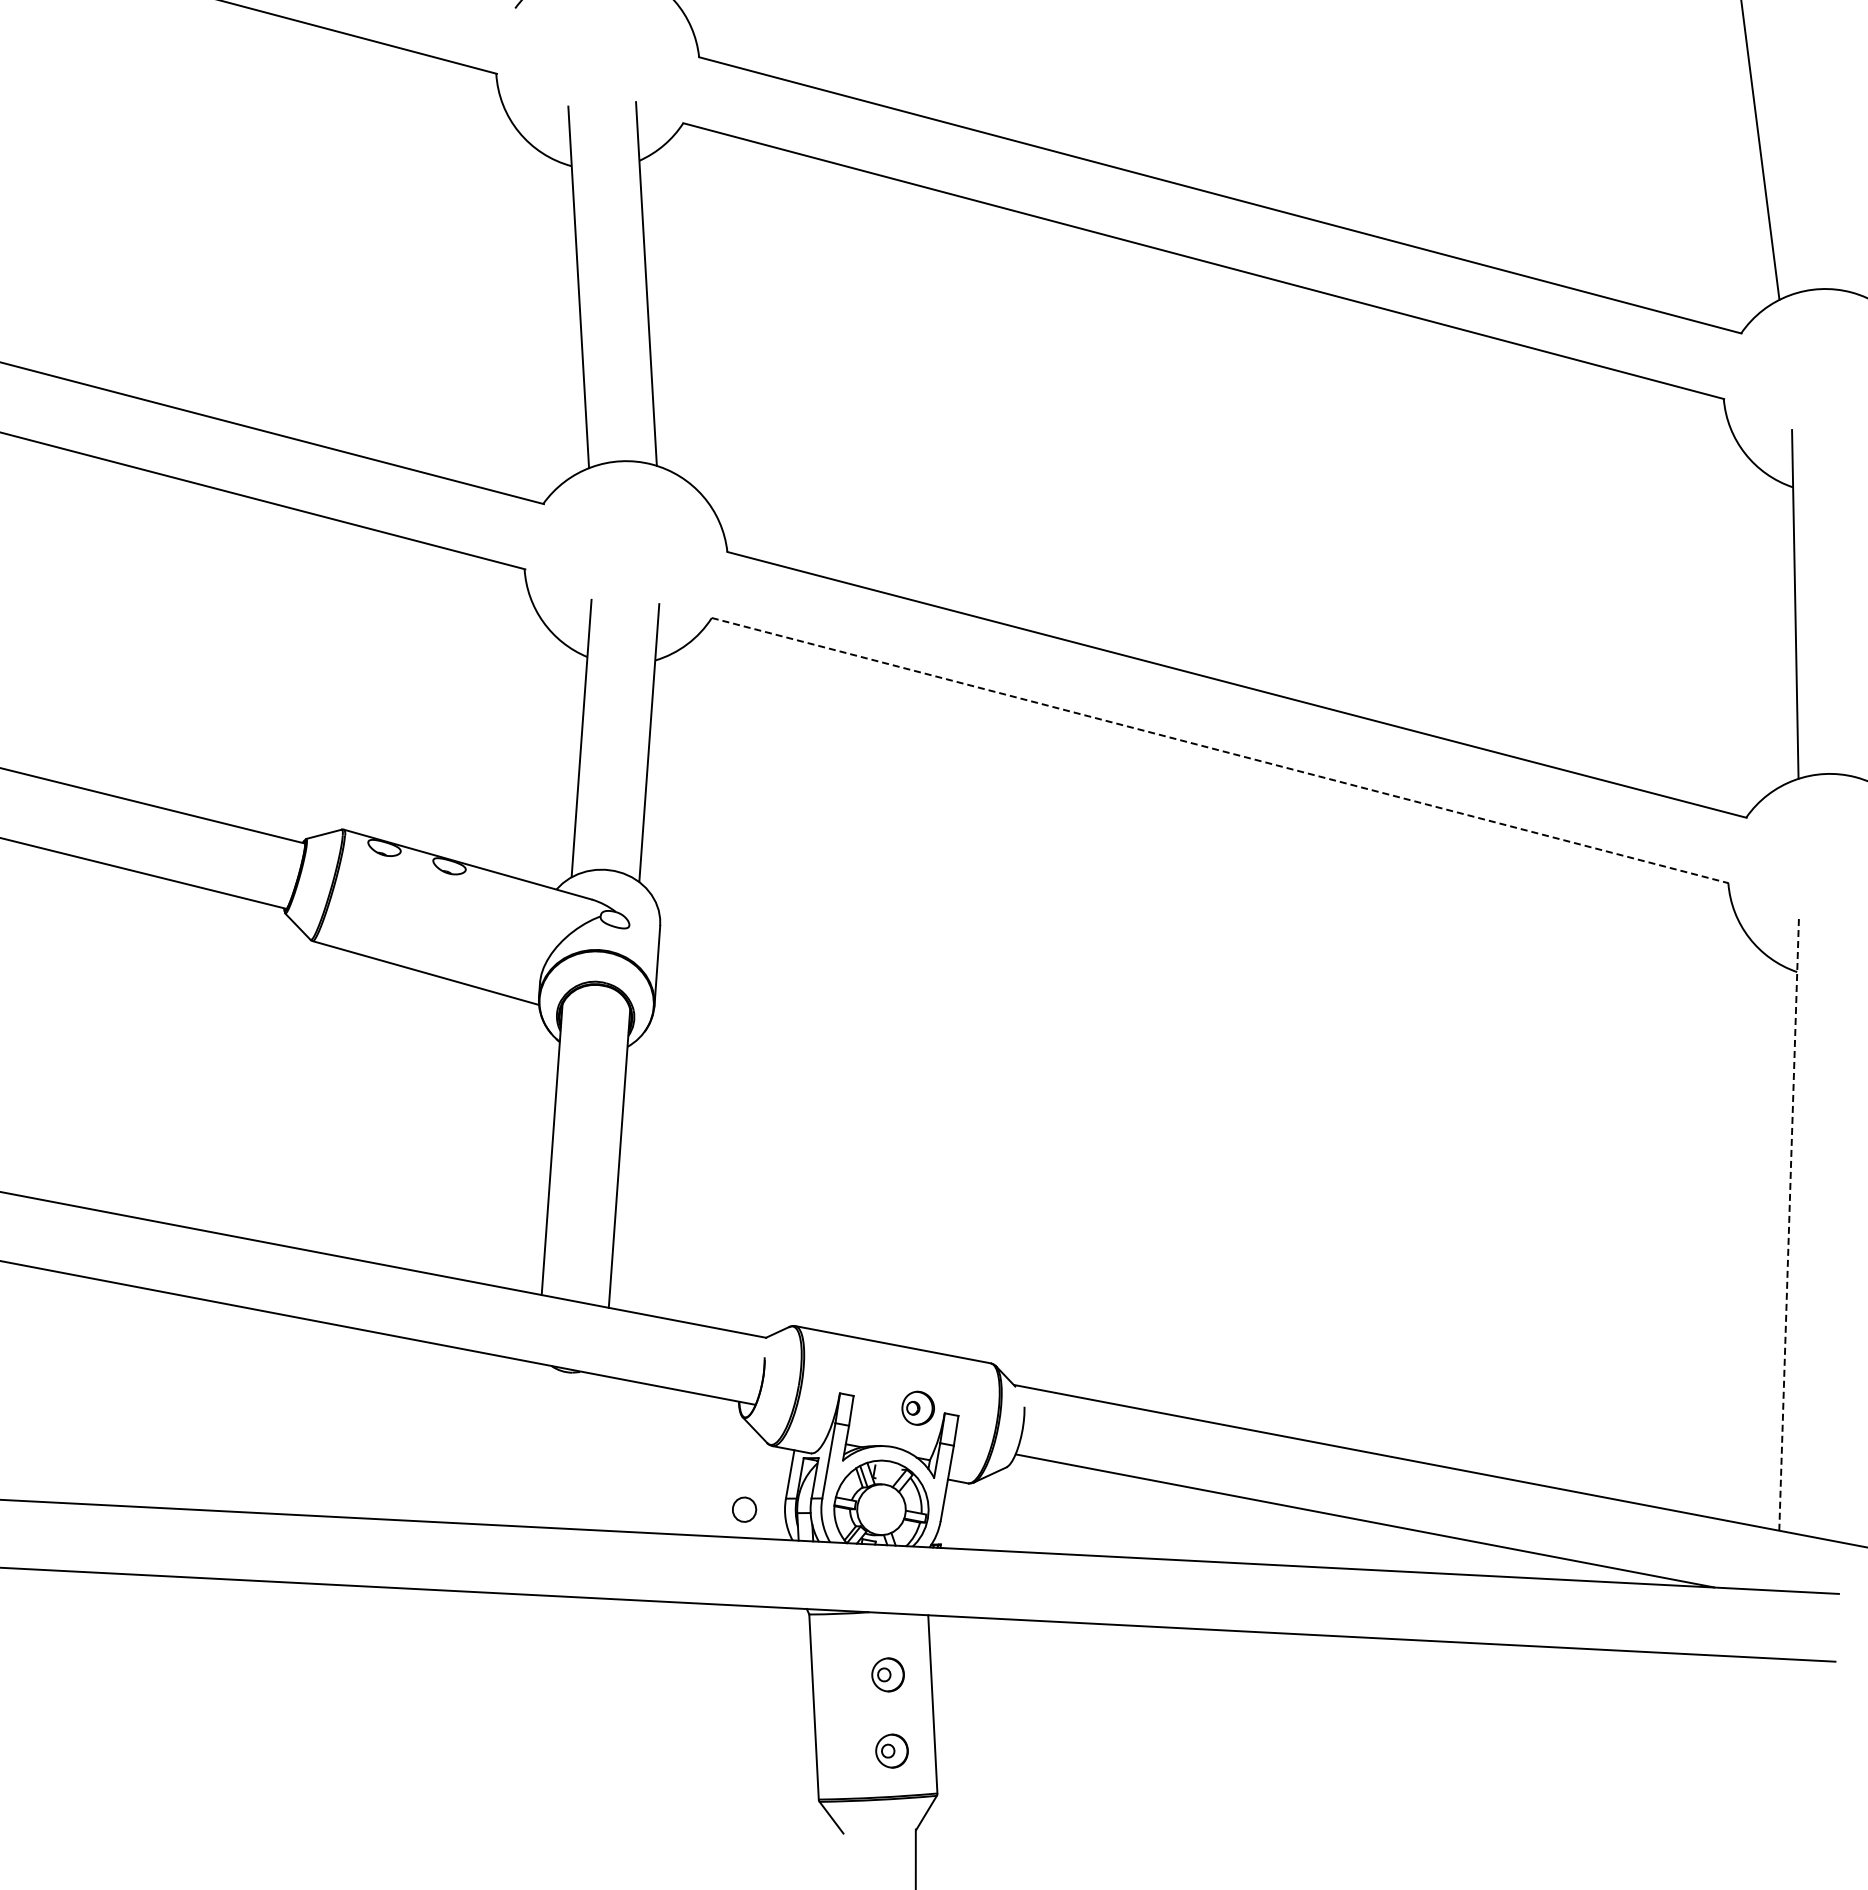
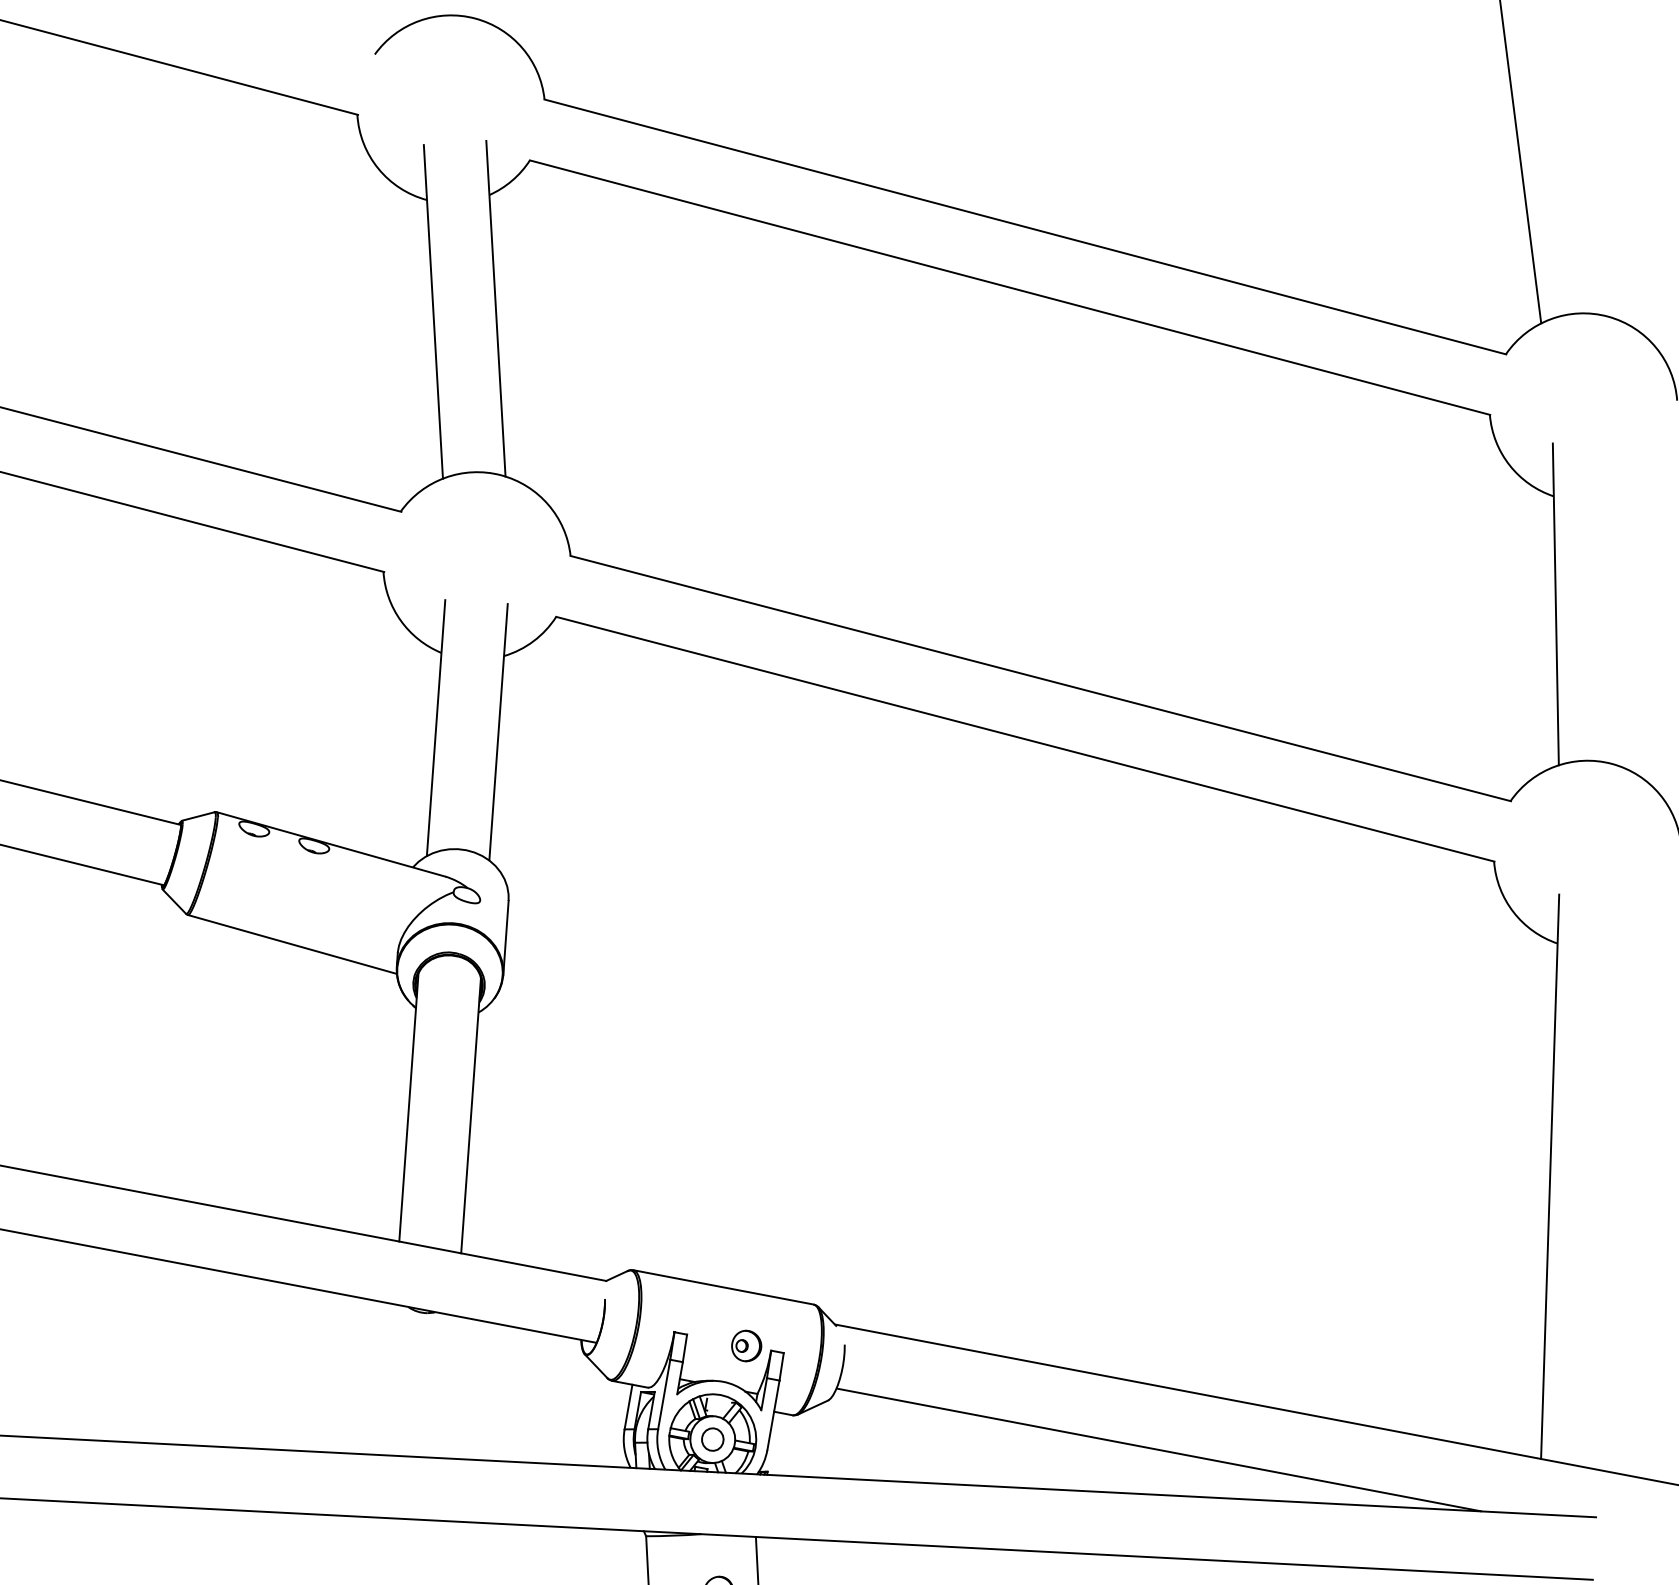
line: (1220, 750) -> (1025, 739), dashed -> solid
line: (1789, 1225) -> (1550, 1177), dashed -> solid
part: (744, 1509) -> (712, 1439), moved

